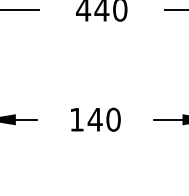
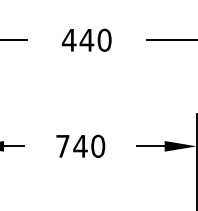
text: (76, 119) -> (62, 146), 140 -> 740

